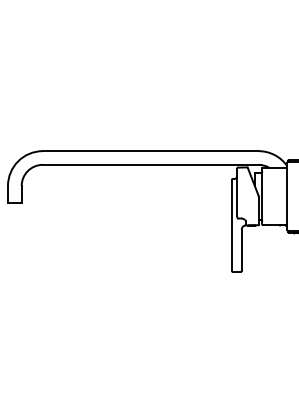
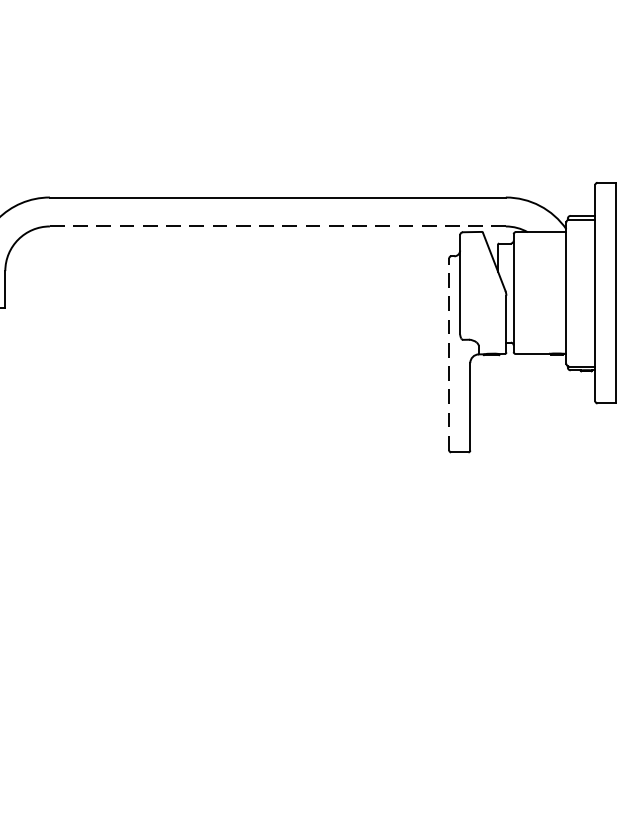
line: (150, 164) -> (277, 225), solid -> dashed
line: (231, 225) -> (448, 354), solid -> dashed

